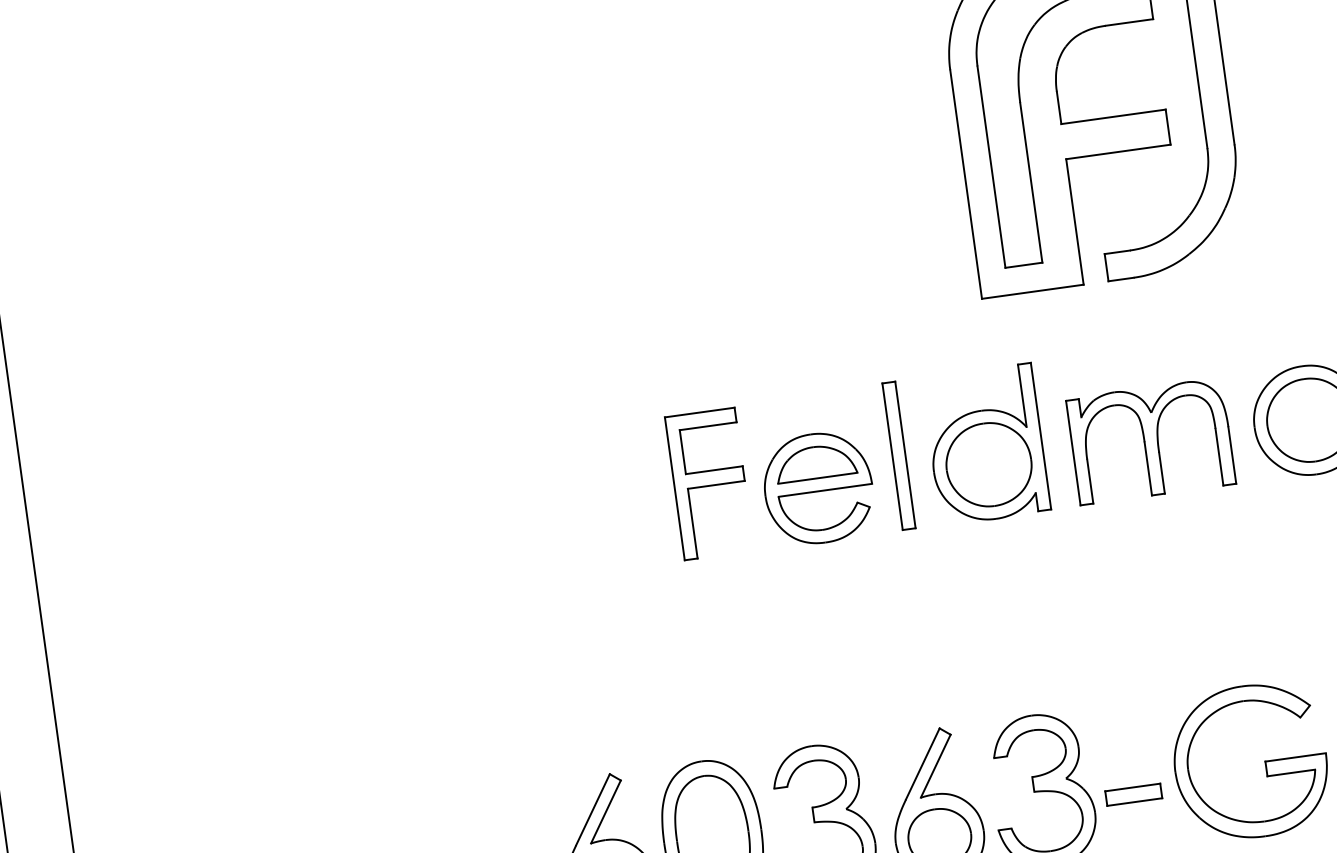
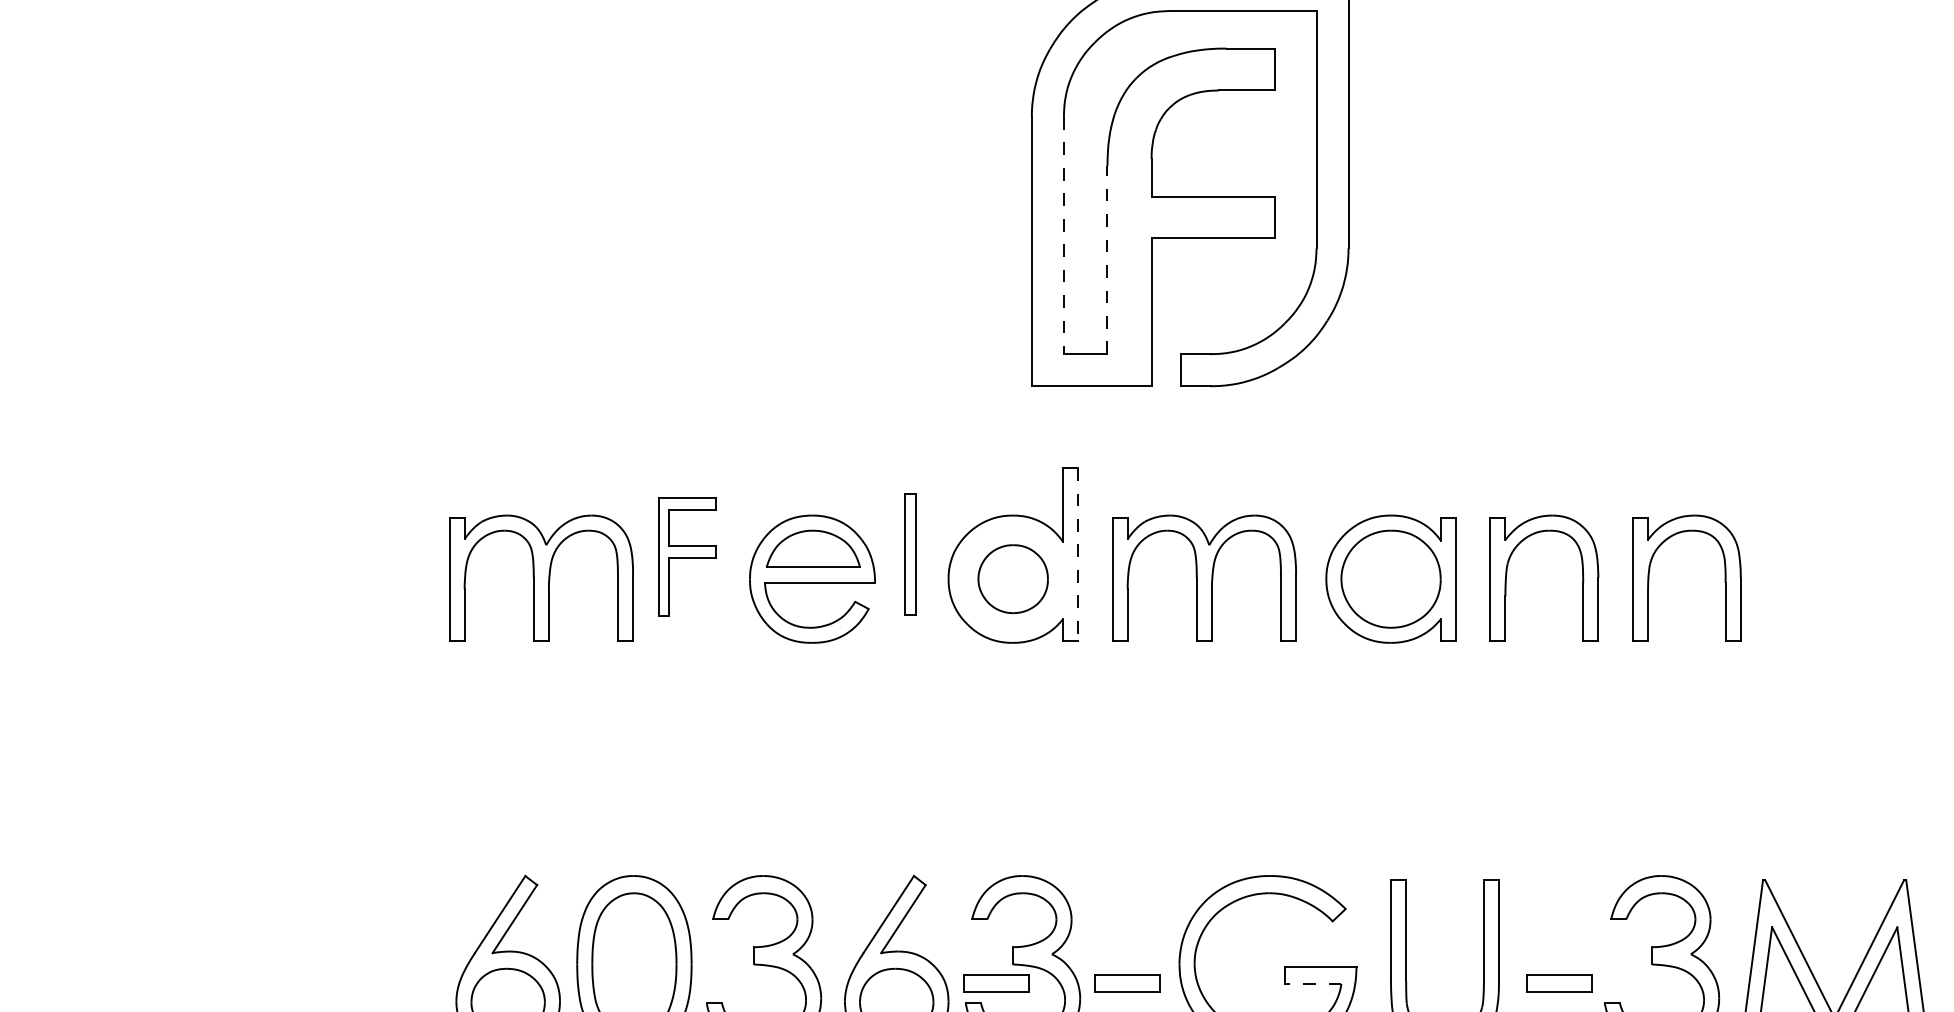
line: (991, 167) -> (1063, 235), solid -> dashed
line: (1031, 182) -> (1107, 259), solid -> dashed
line: (1041, 436) -> (1078, 554), solid -> dashed
part: (898, 455) -> (910, 554), size x0.7
part: (988, 464) -> (1012, 578), size x0.7
part: (708, 483) -> (686, 556), size x0.7
part: (588, 518) -> (541, 577), added
line: (1290, 772) -> (1312, 983), solid -> dashed
part: (1022, 809) -> (996, 983), added

